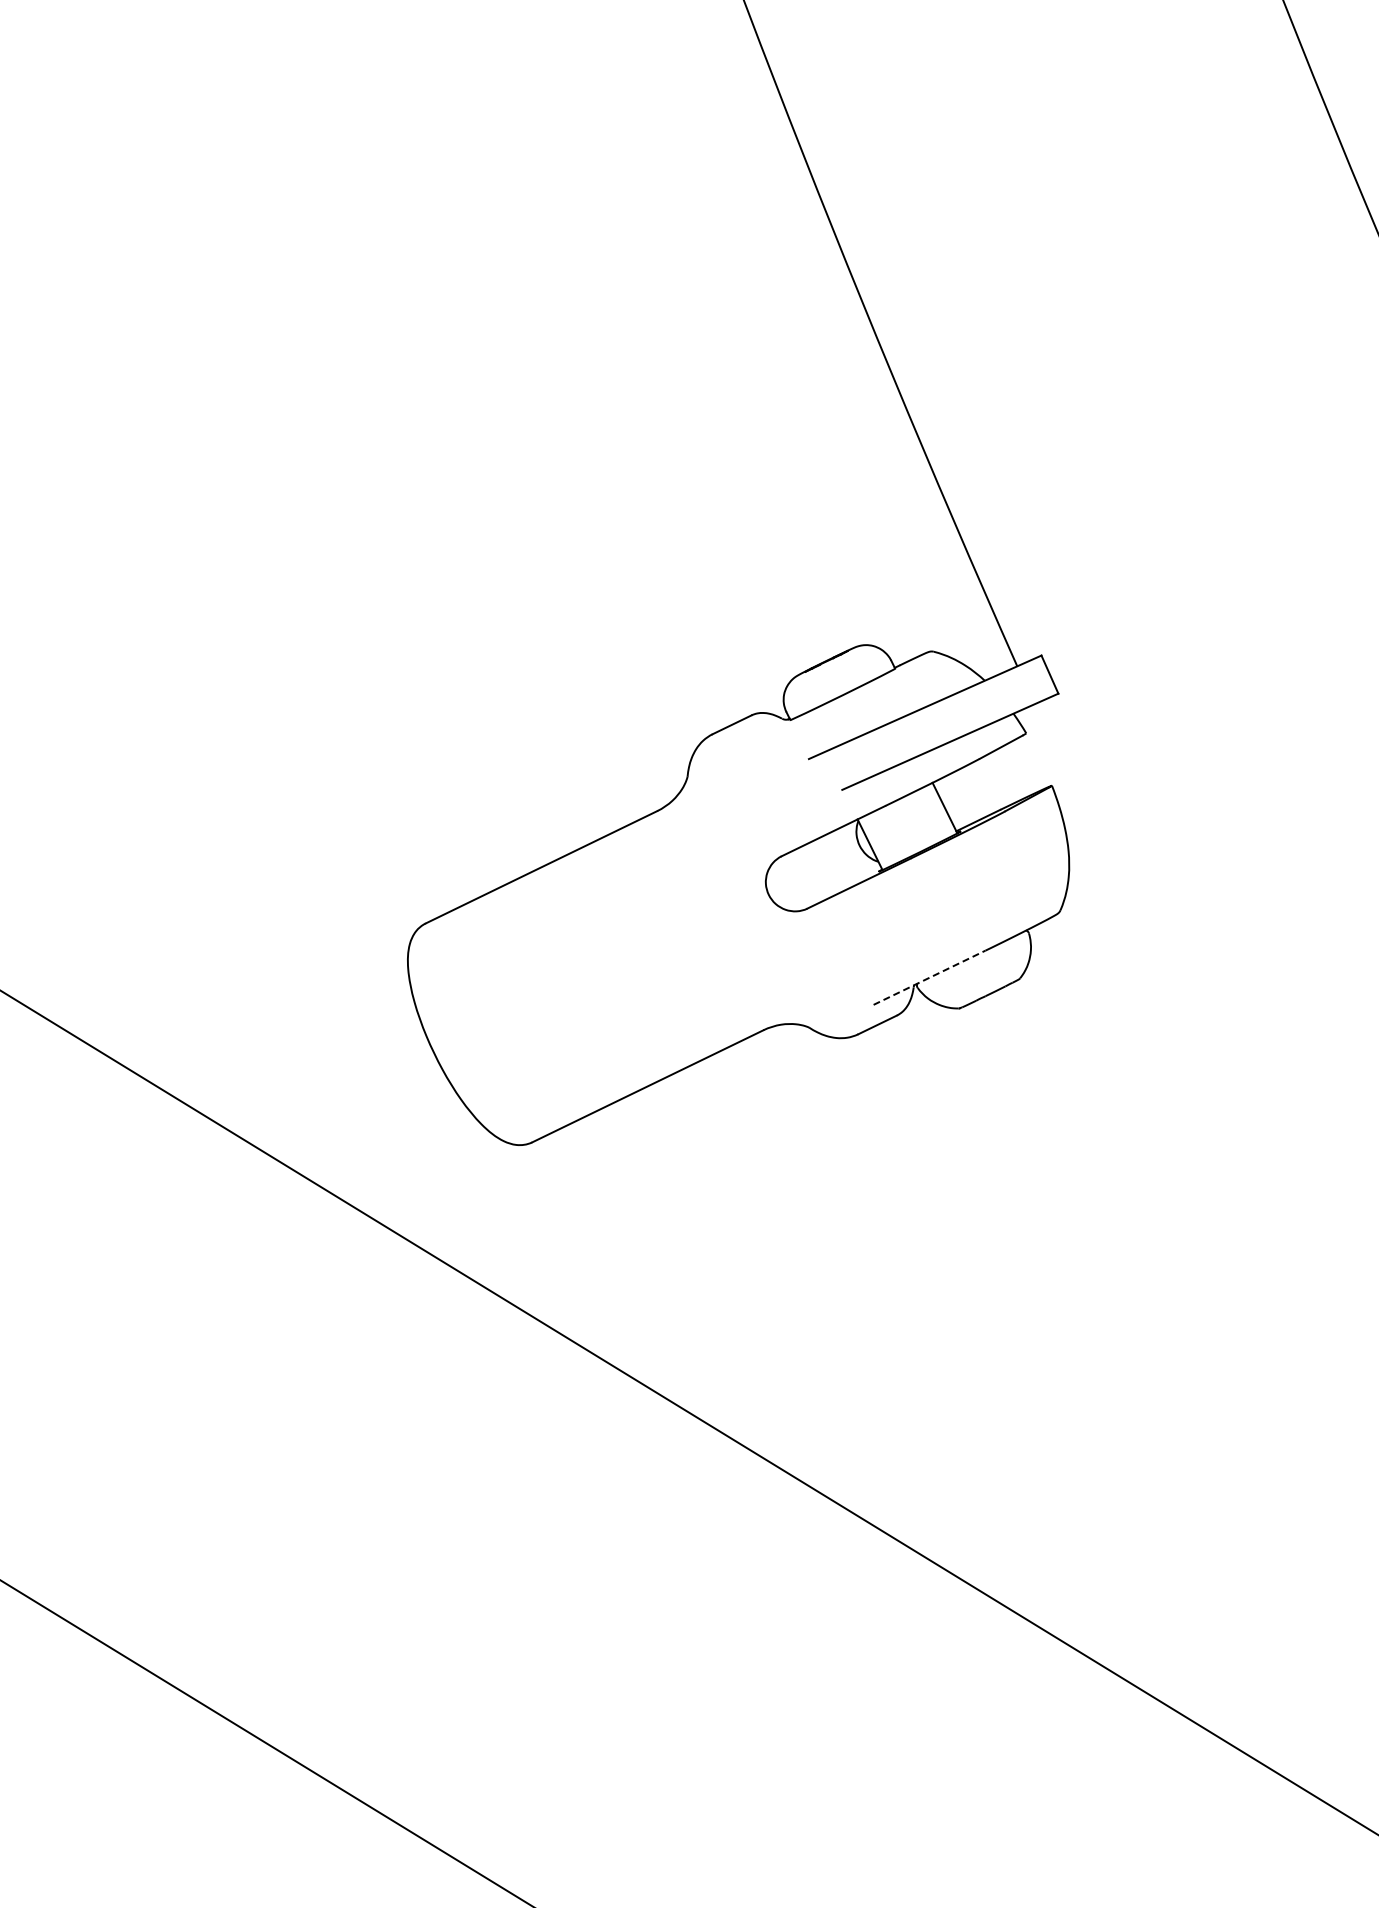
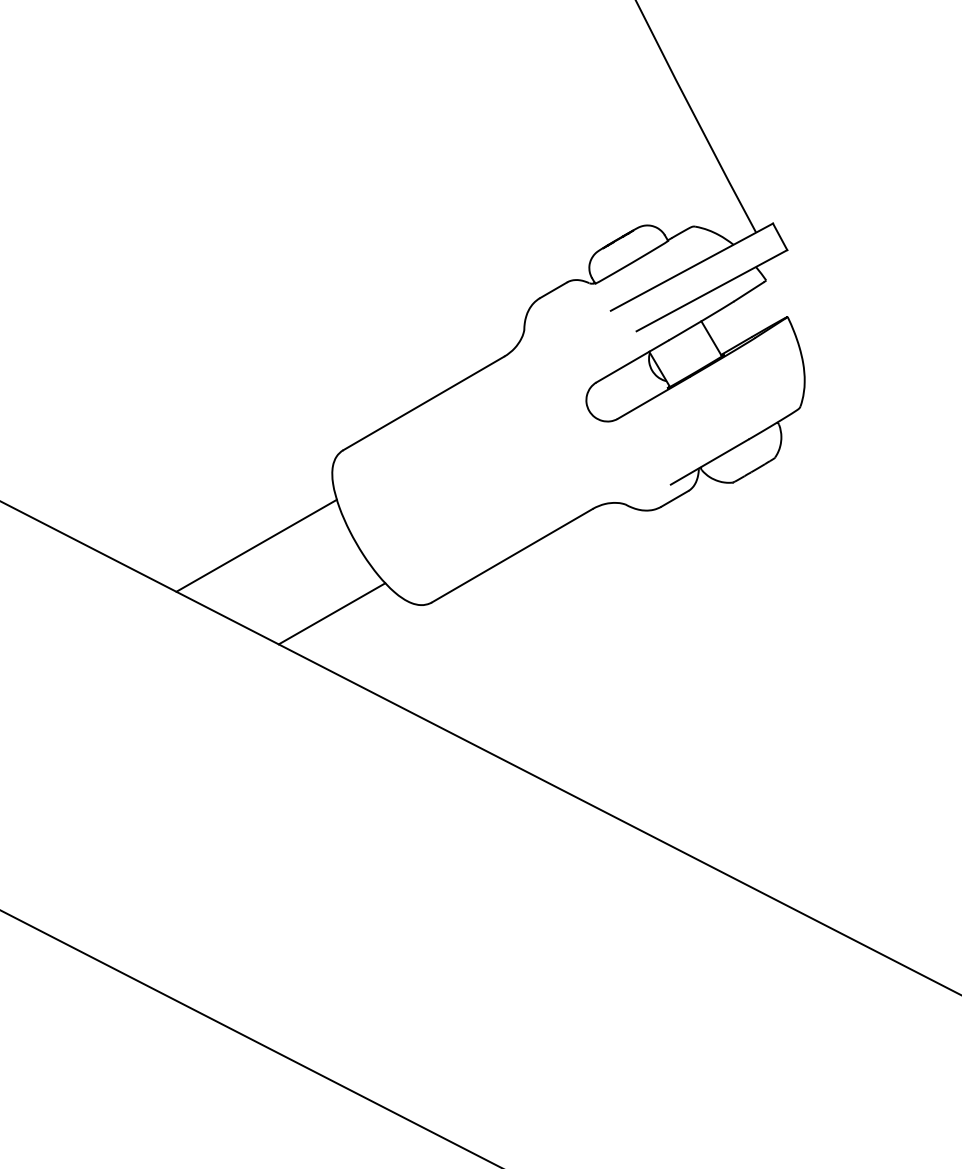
line: (929, 977) -> (709, 461), dashed -> solid
line: (296, 1046) -> (256, 546), added
line: (392, 1147) -> (331, 613), added

